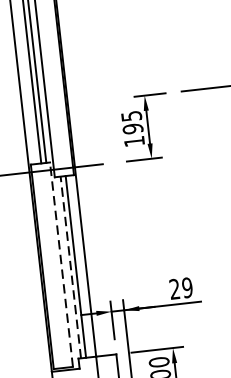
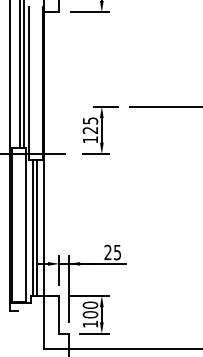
text: (133, 128) -> (90, 130), 195 -> 125
line: (61, 264) -> (26, 224), dashed -> solid
line: (70, 267) -> (32, 227), dashed -> solid
text: (187, 286) -> (117, 251), 29 -> 25

